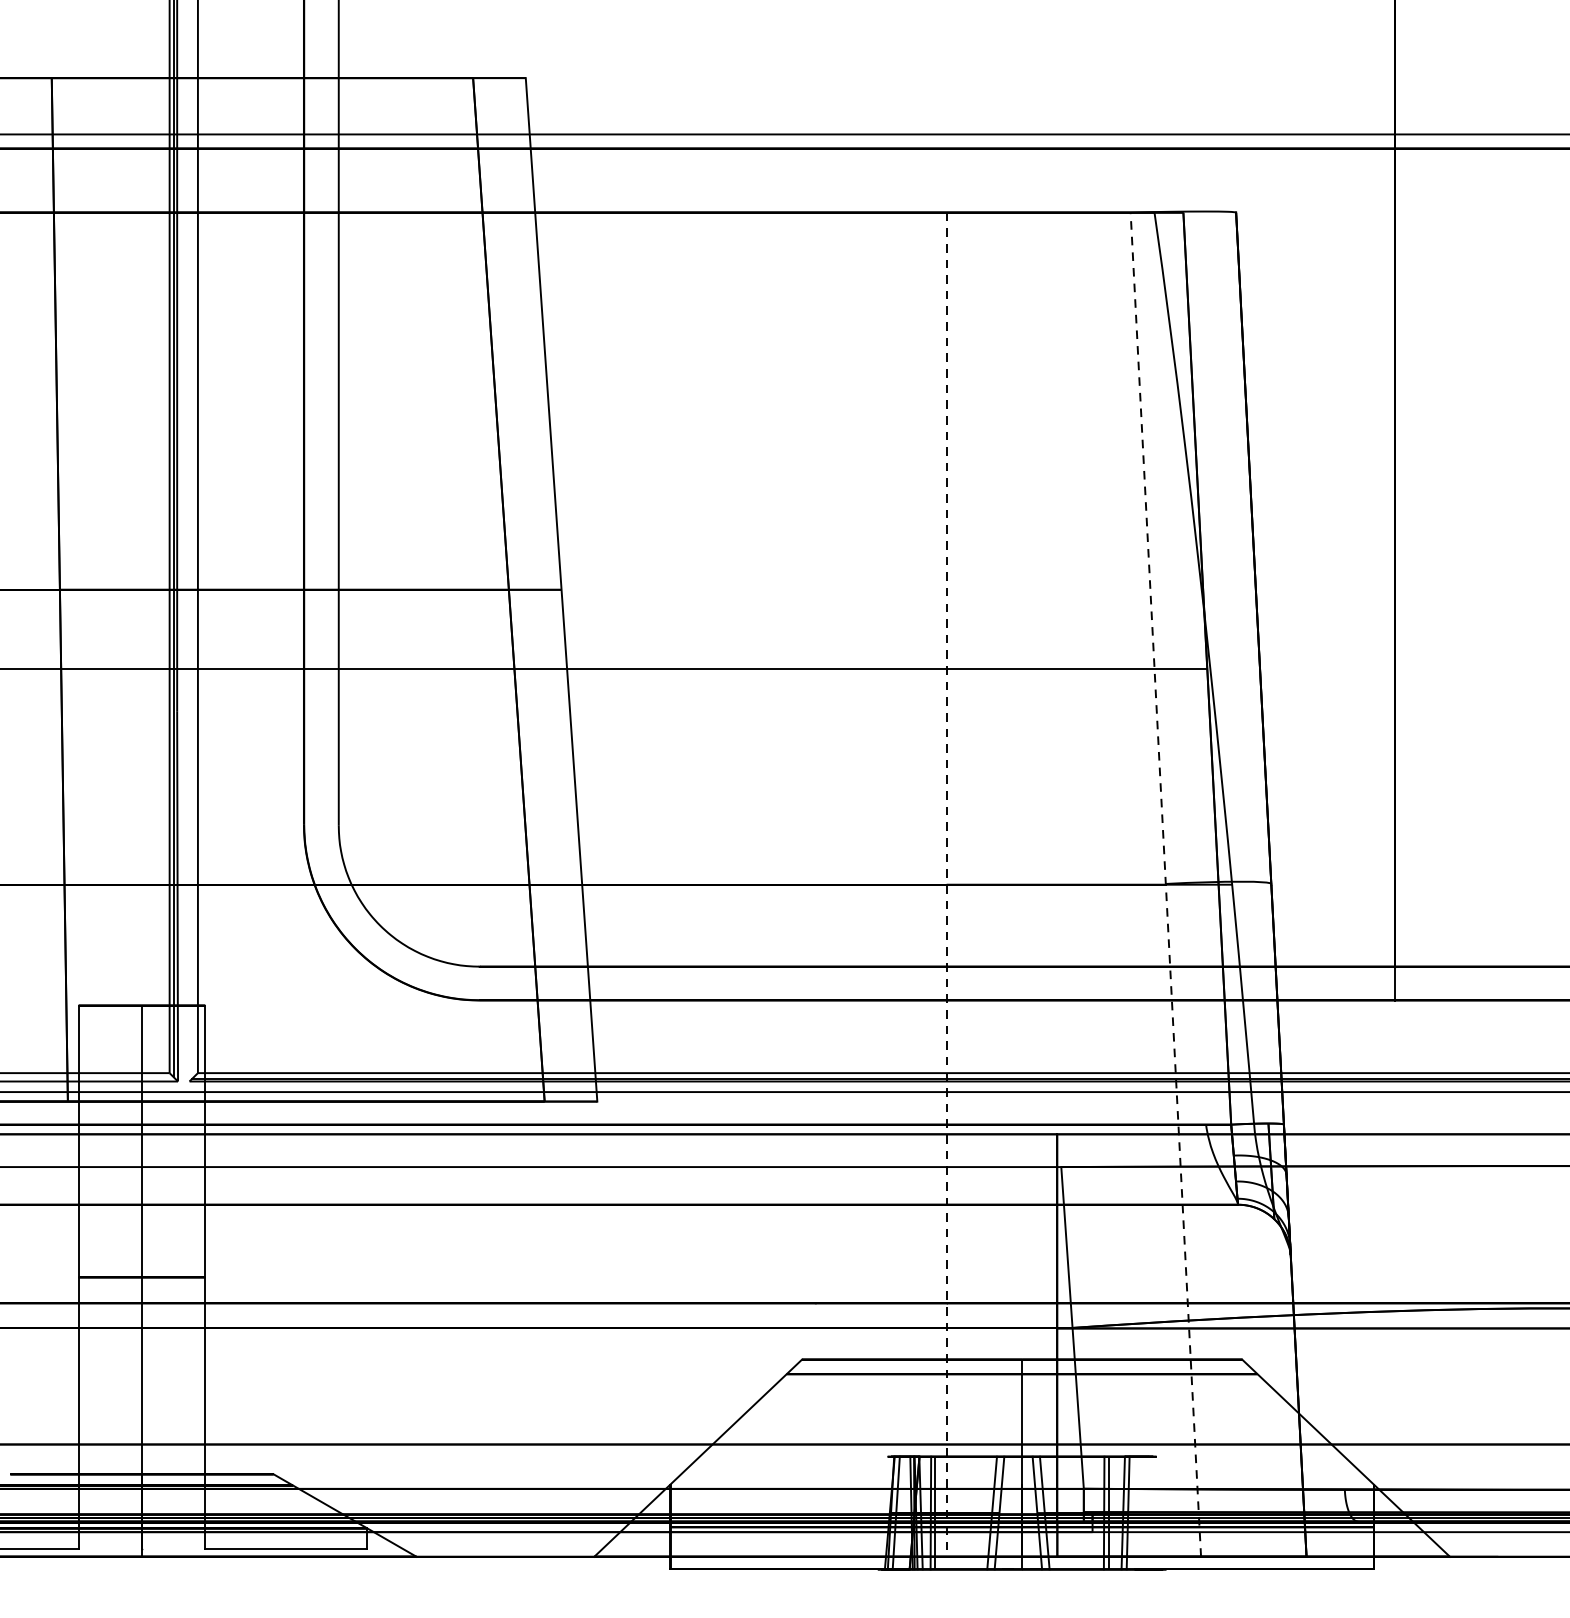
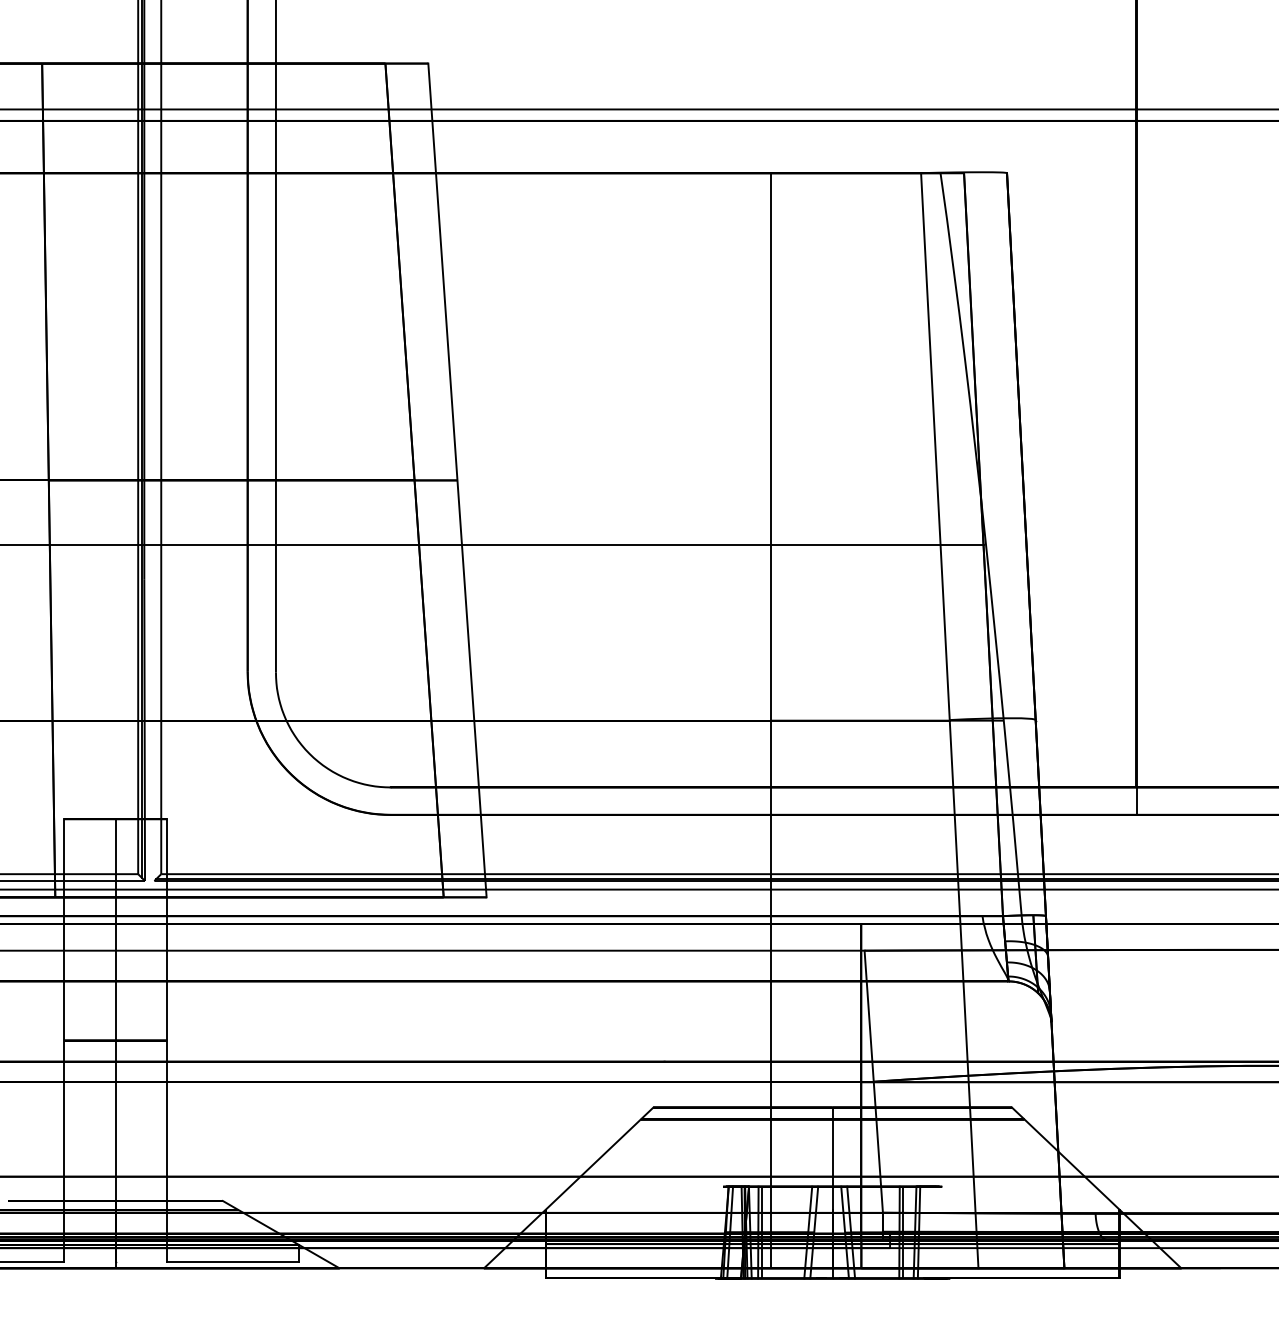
line: (947, 884) -> (771, 720), dashed -> solid
line: (1165, 884) -> (949, 720), dashed -> solid

